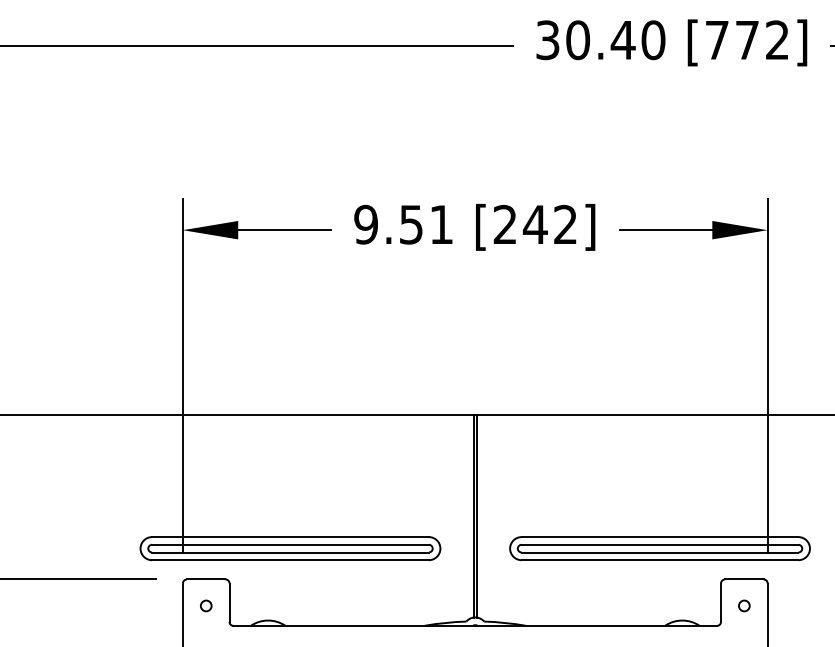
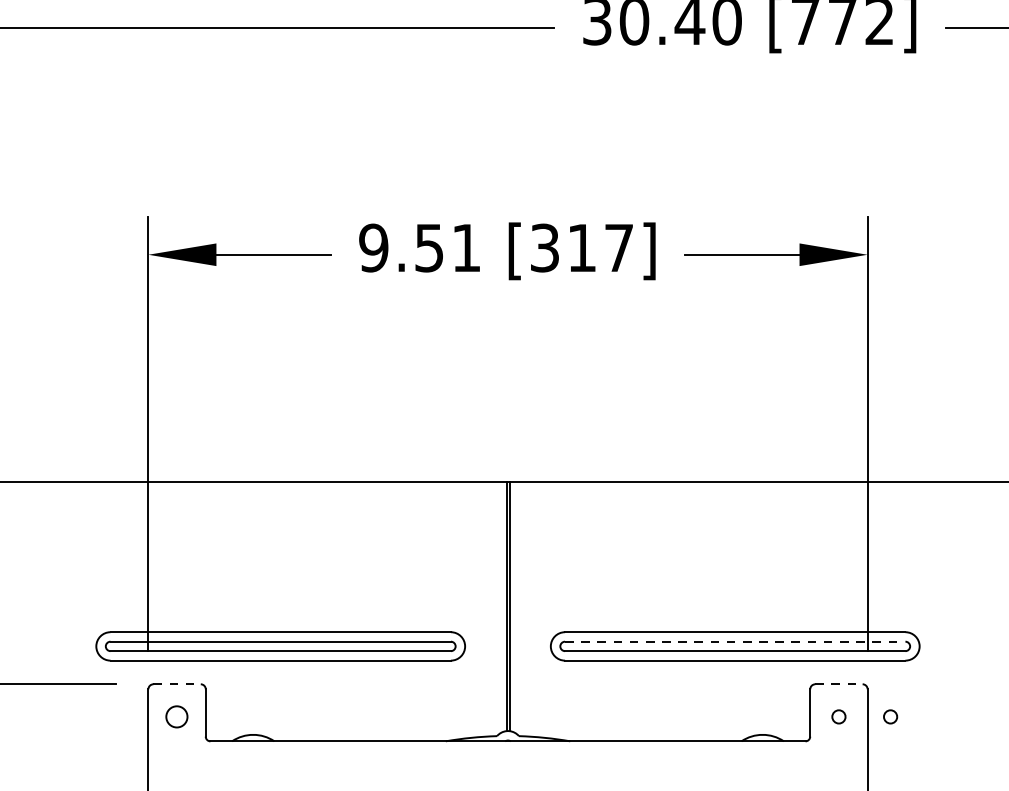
text: (534, 224) -> (580, 247), [242] -> [317]
line: (660, 544) -> (735, 641), solid -> dashed
line: (206, 579) -> (177, 684), solid -> dashed
line: (744, 579) -> (839, 684), solid -> dashed
circle: (206, 605) -> (177, 716), size x1.6
circle: (786, 605) -> (890, 716), added

